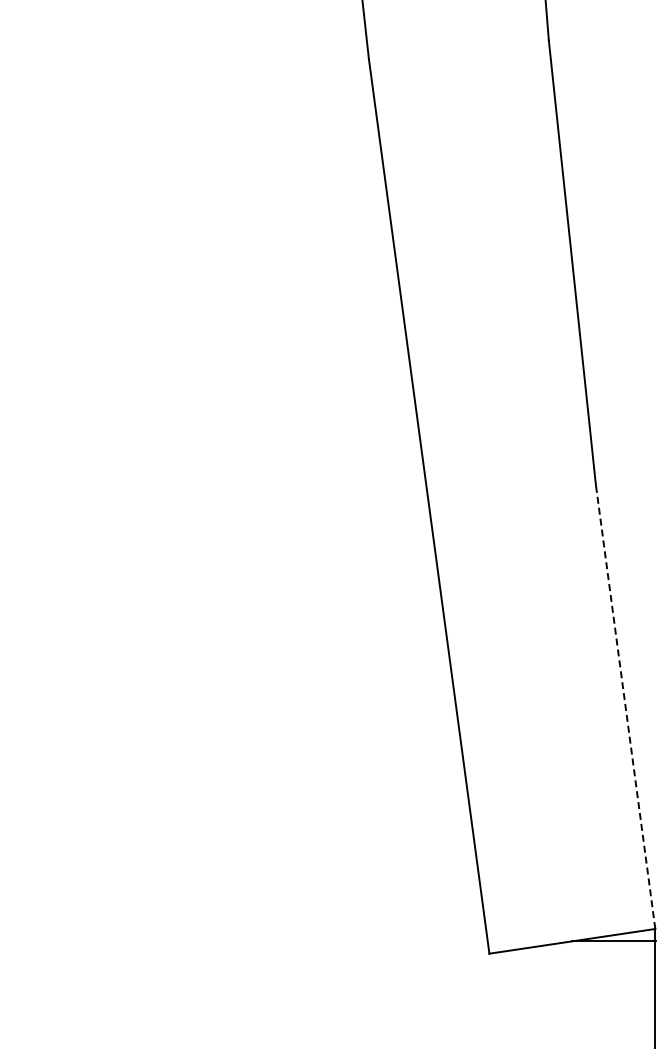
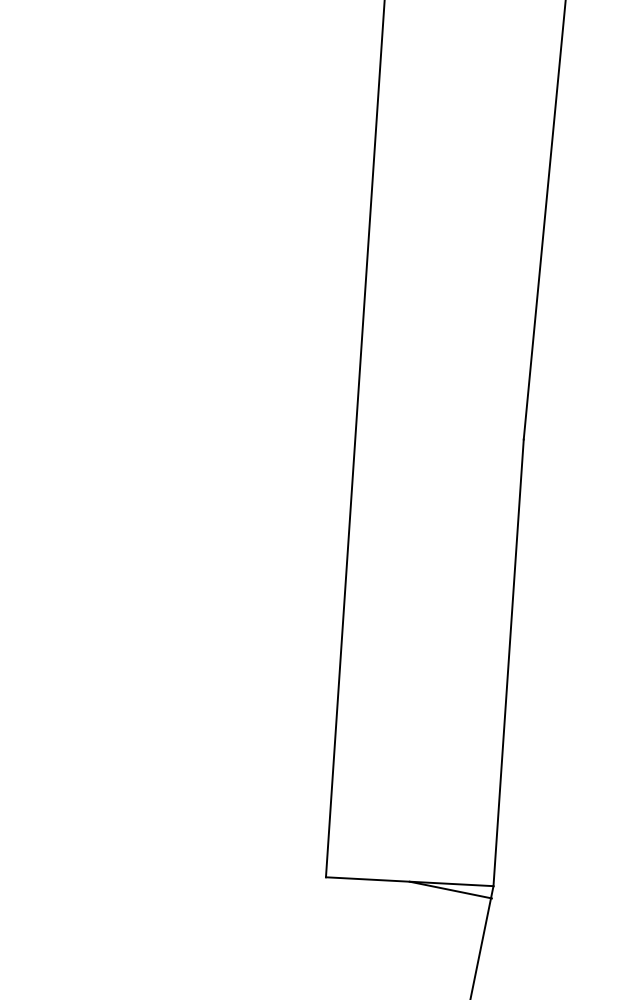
line: (625, 707) -> (508, 663), dashed -> solid

